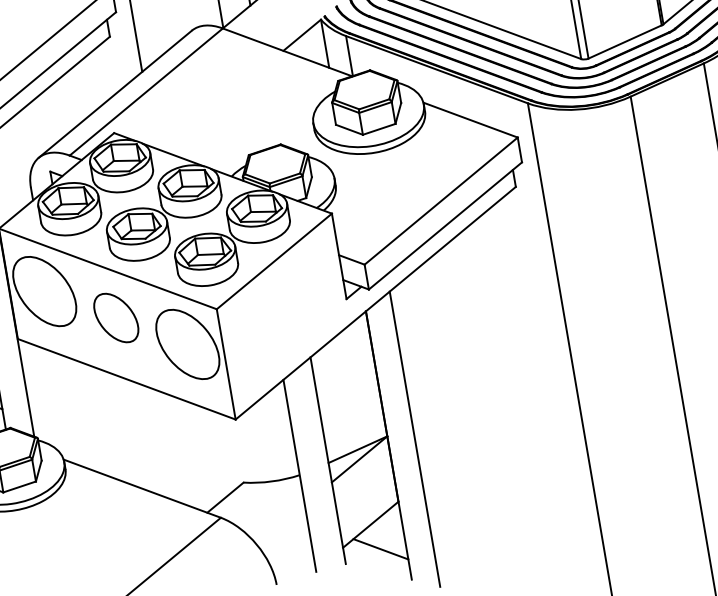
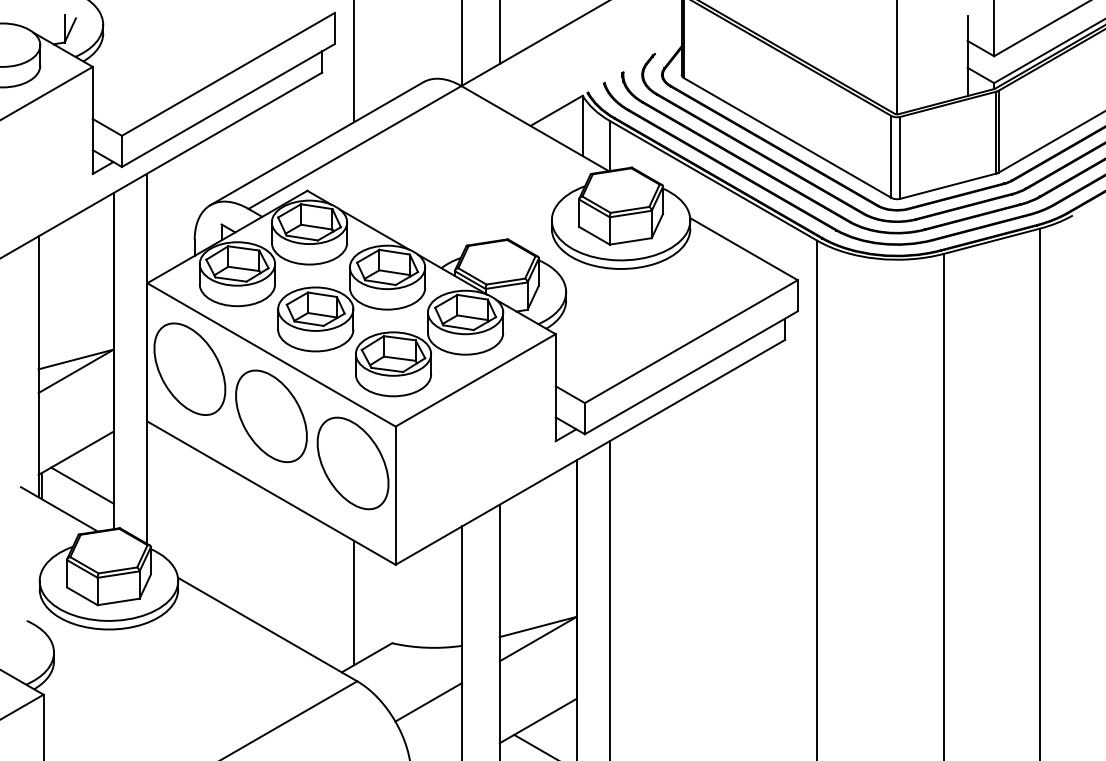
part: (116, 318) -> (271, 416), size x1.43
line: (207, 455) -> (354, 602), added
line: (280, 524) -> (428, 702), added

